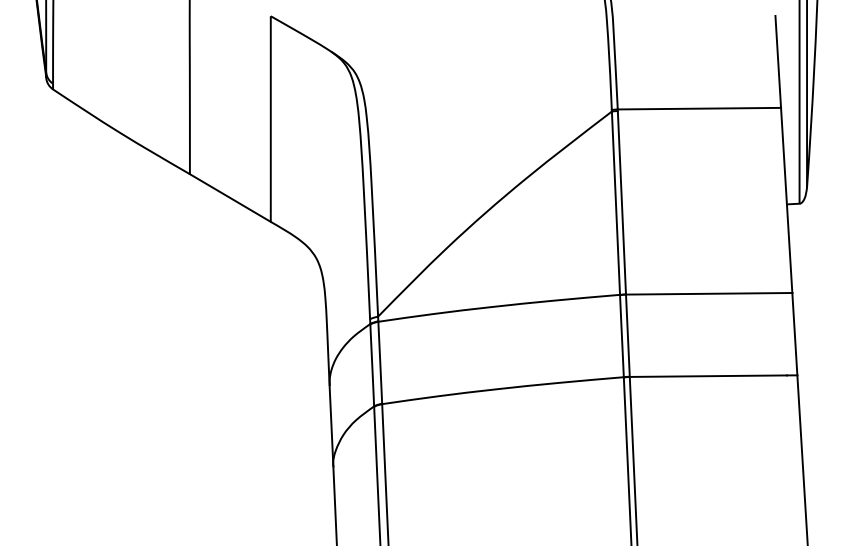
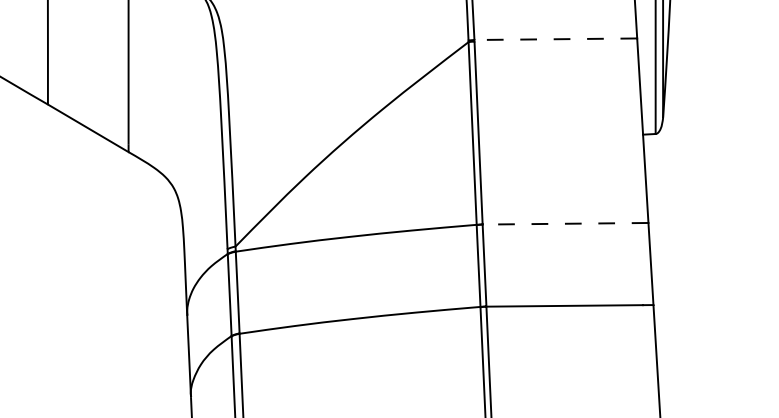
line: (699, 108) -> (555, 39), solid -> dashed
line: (708, 293) -> (564, 223), solid -> dashed

